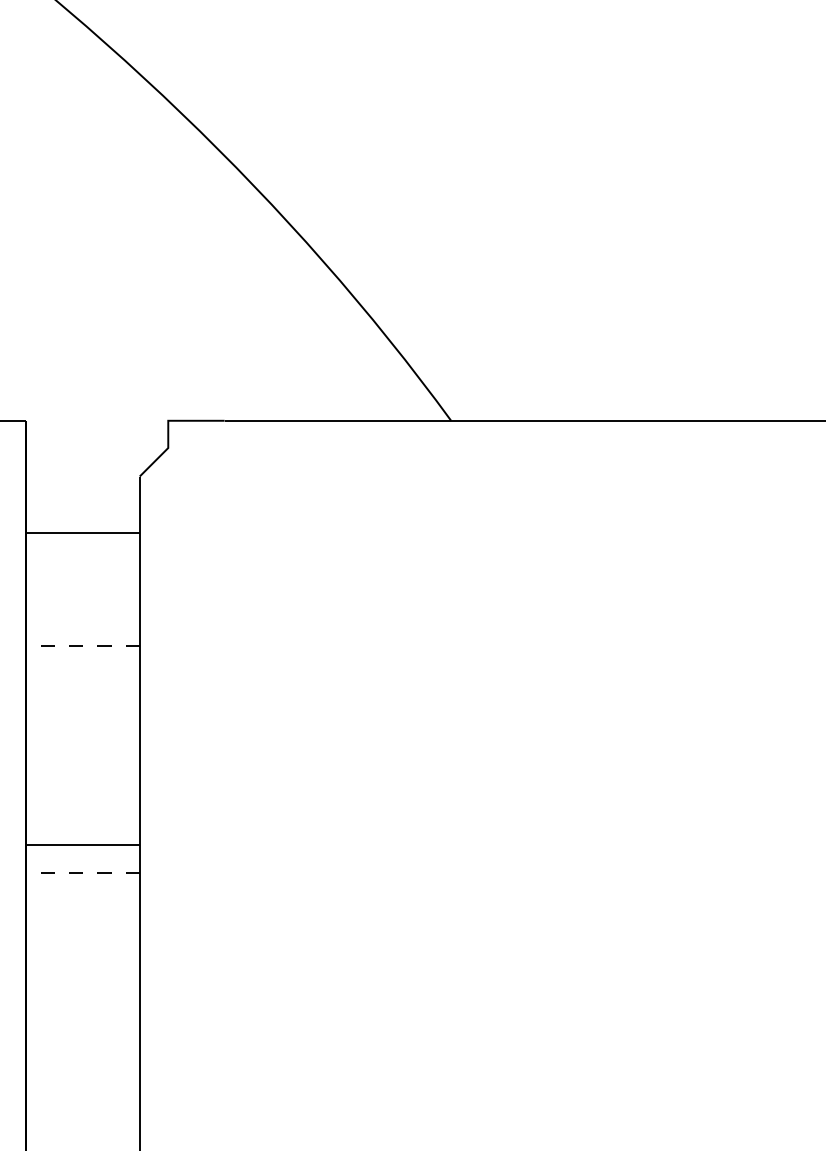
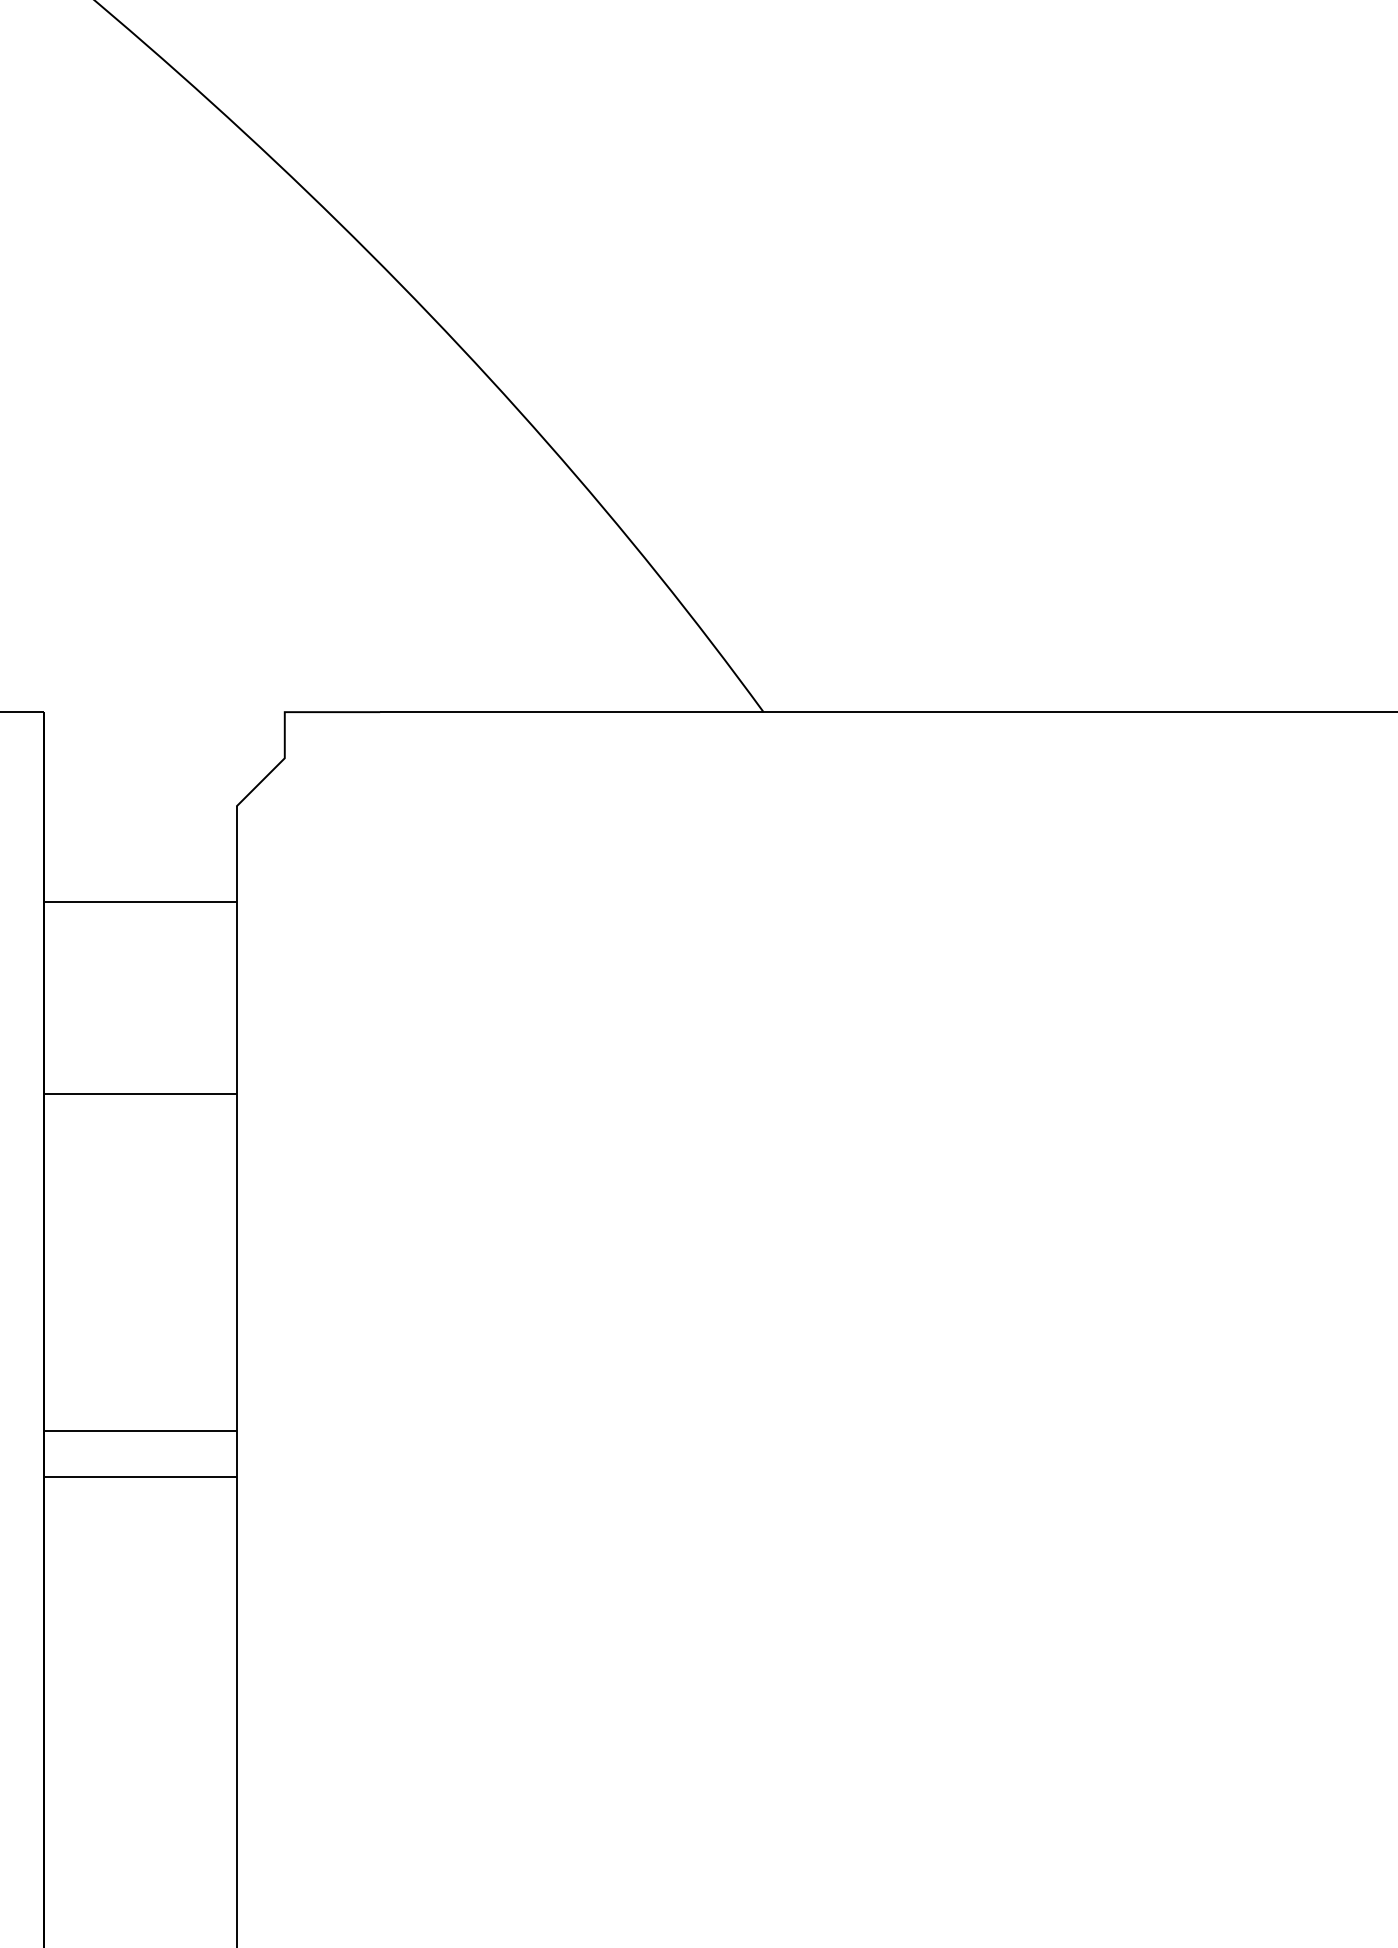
line: (82, 646) -> (139, 1094), dashed -> solid
line: (82, 872) -> (139, 1476), dashed -> solid

